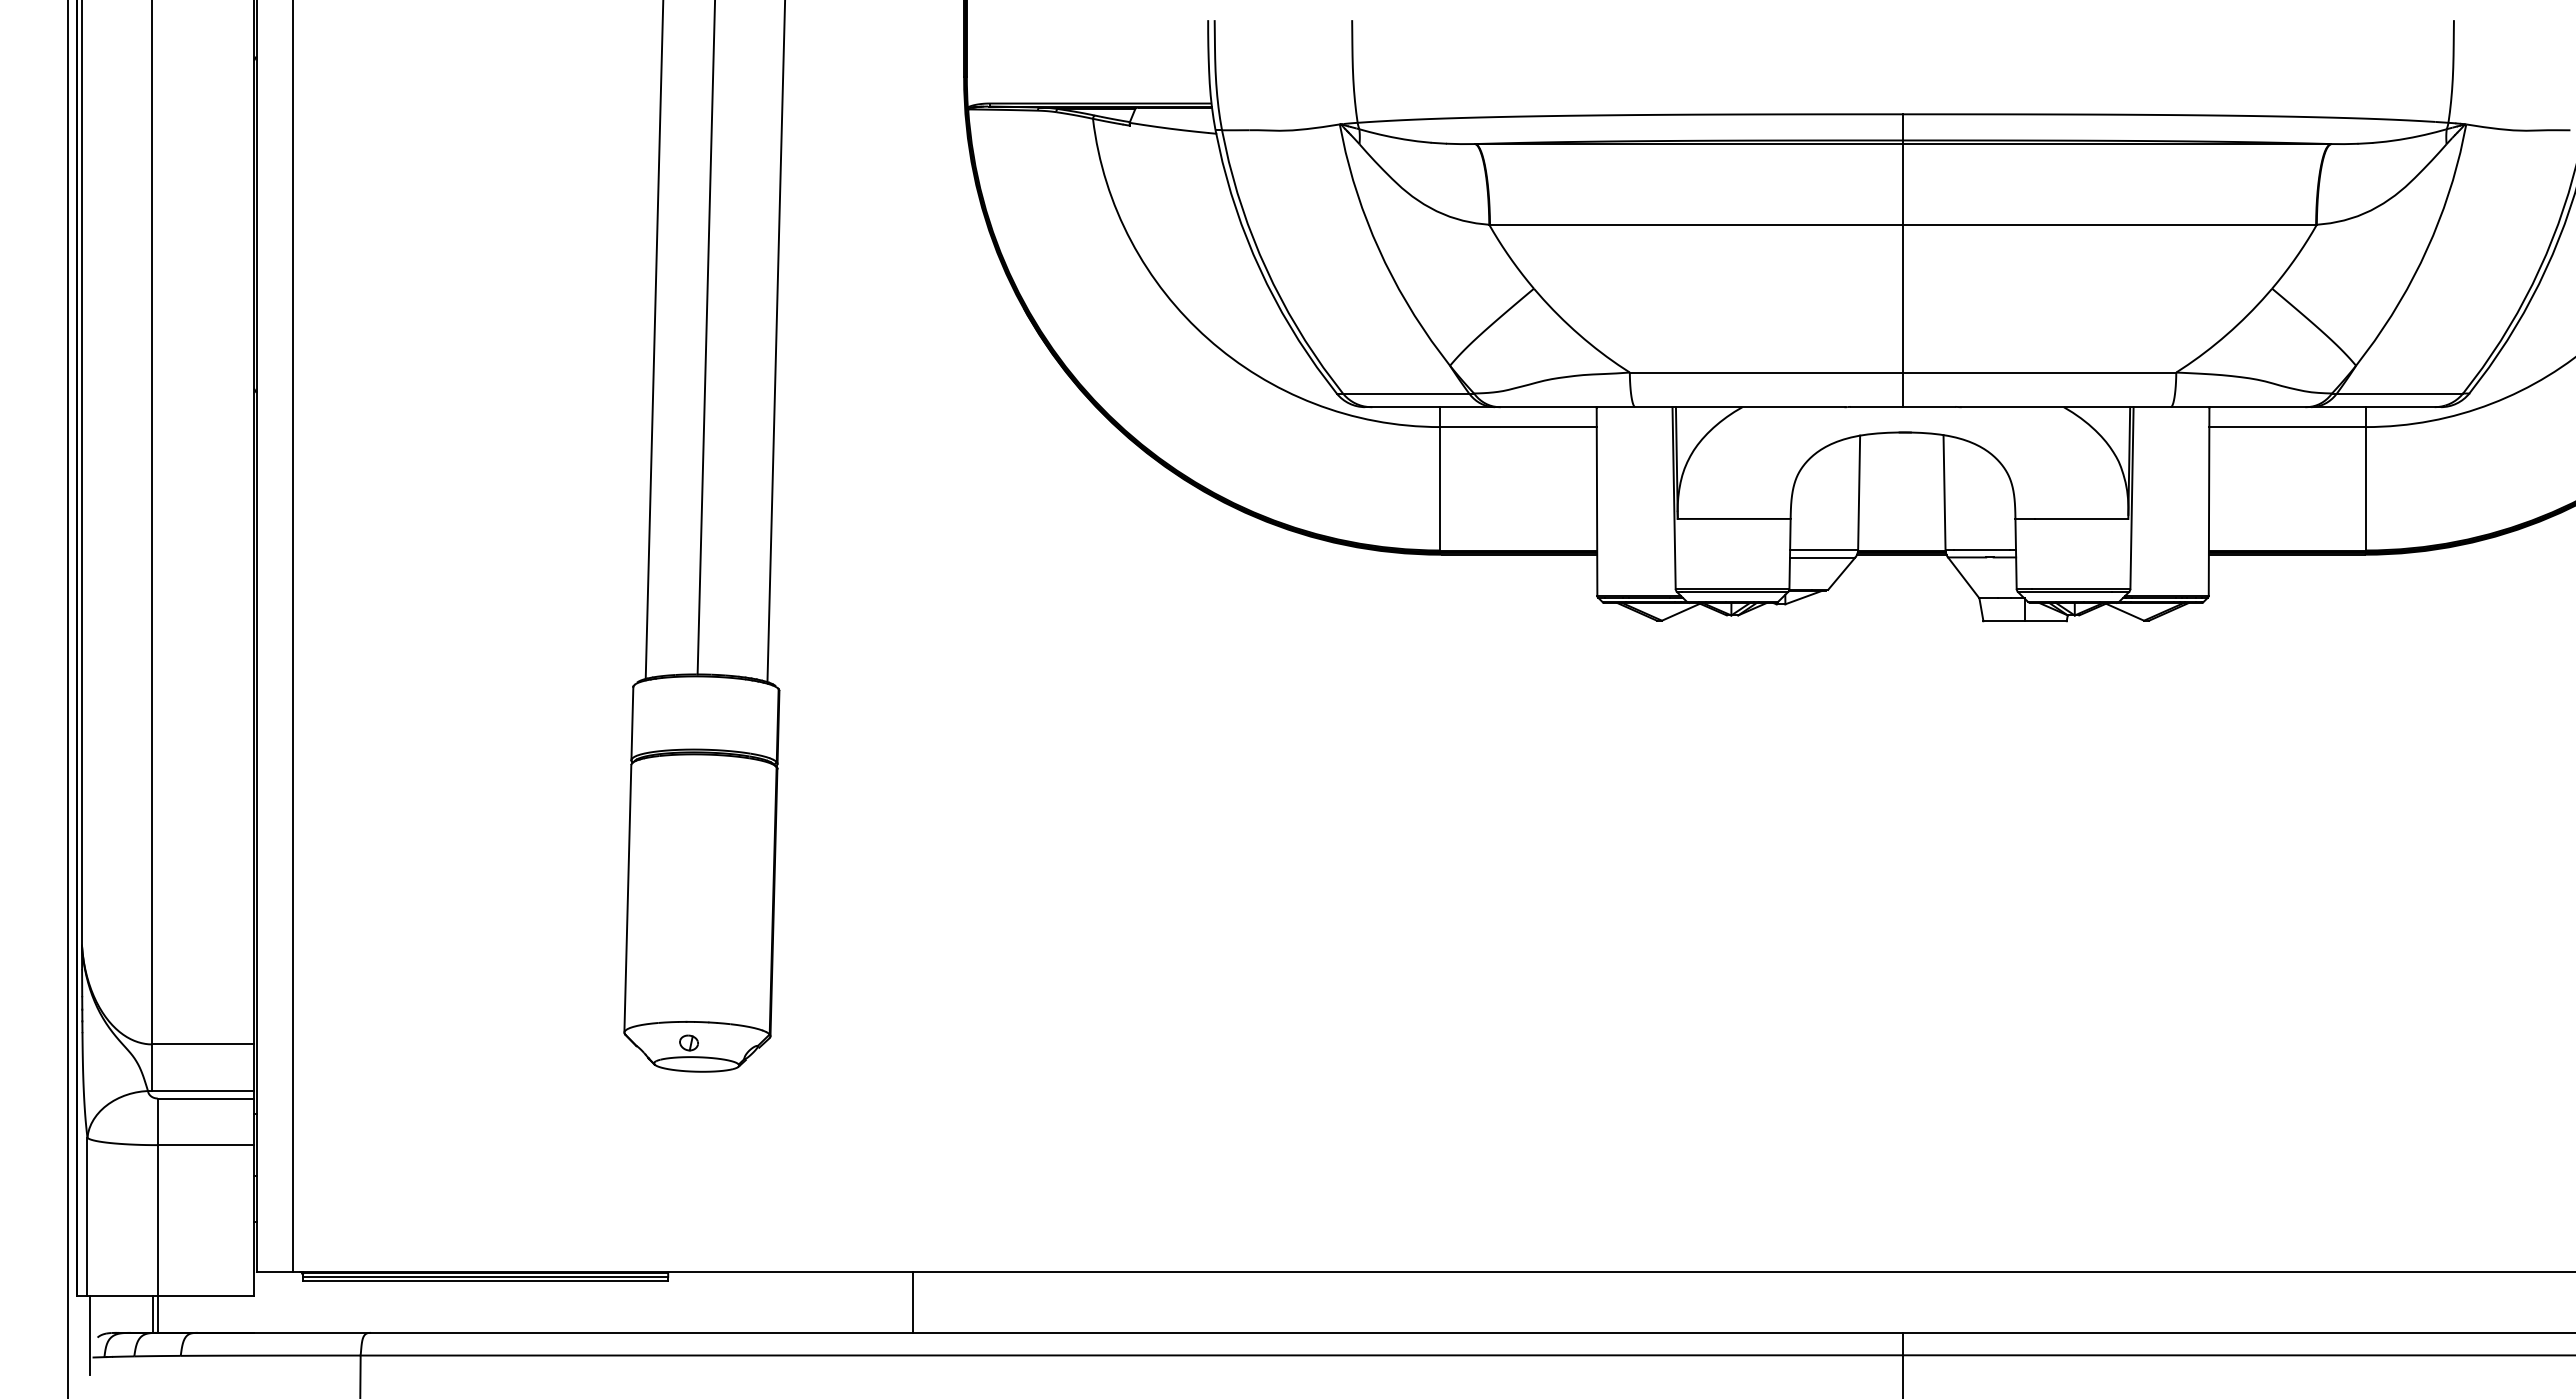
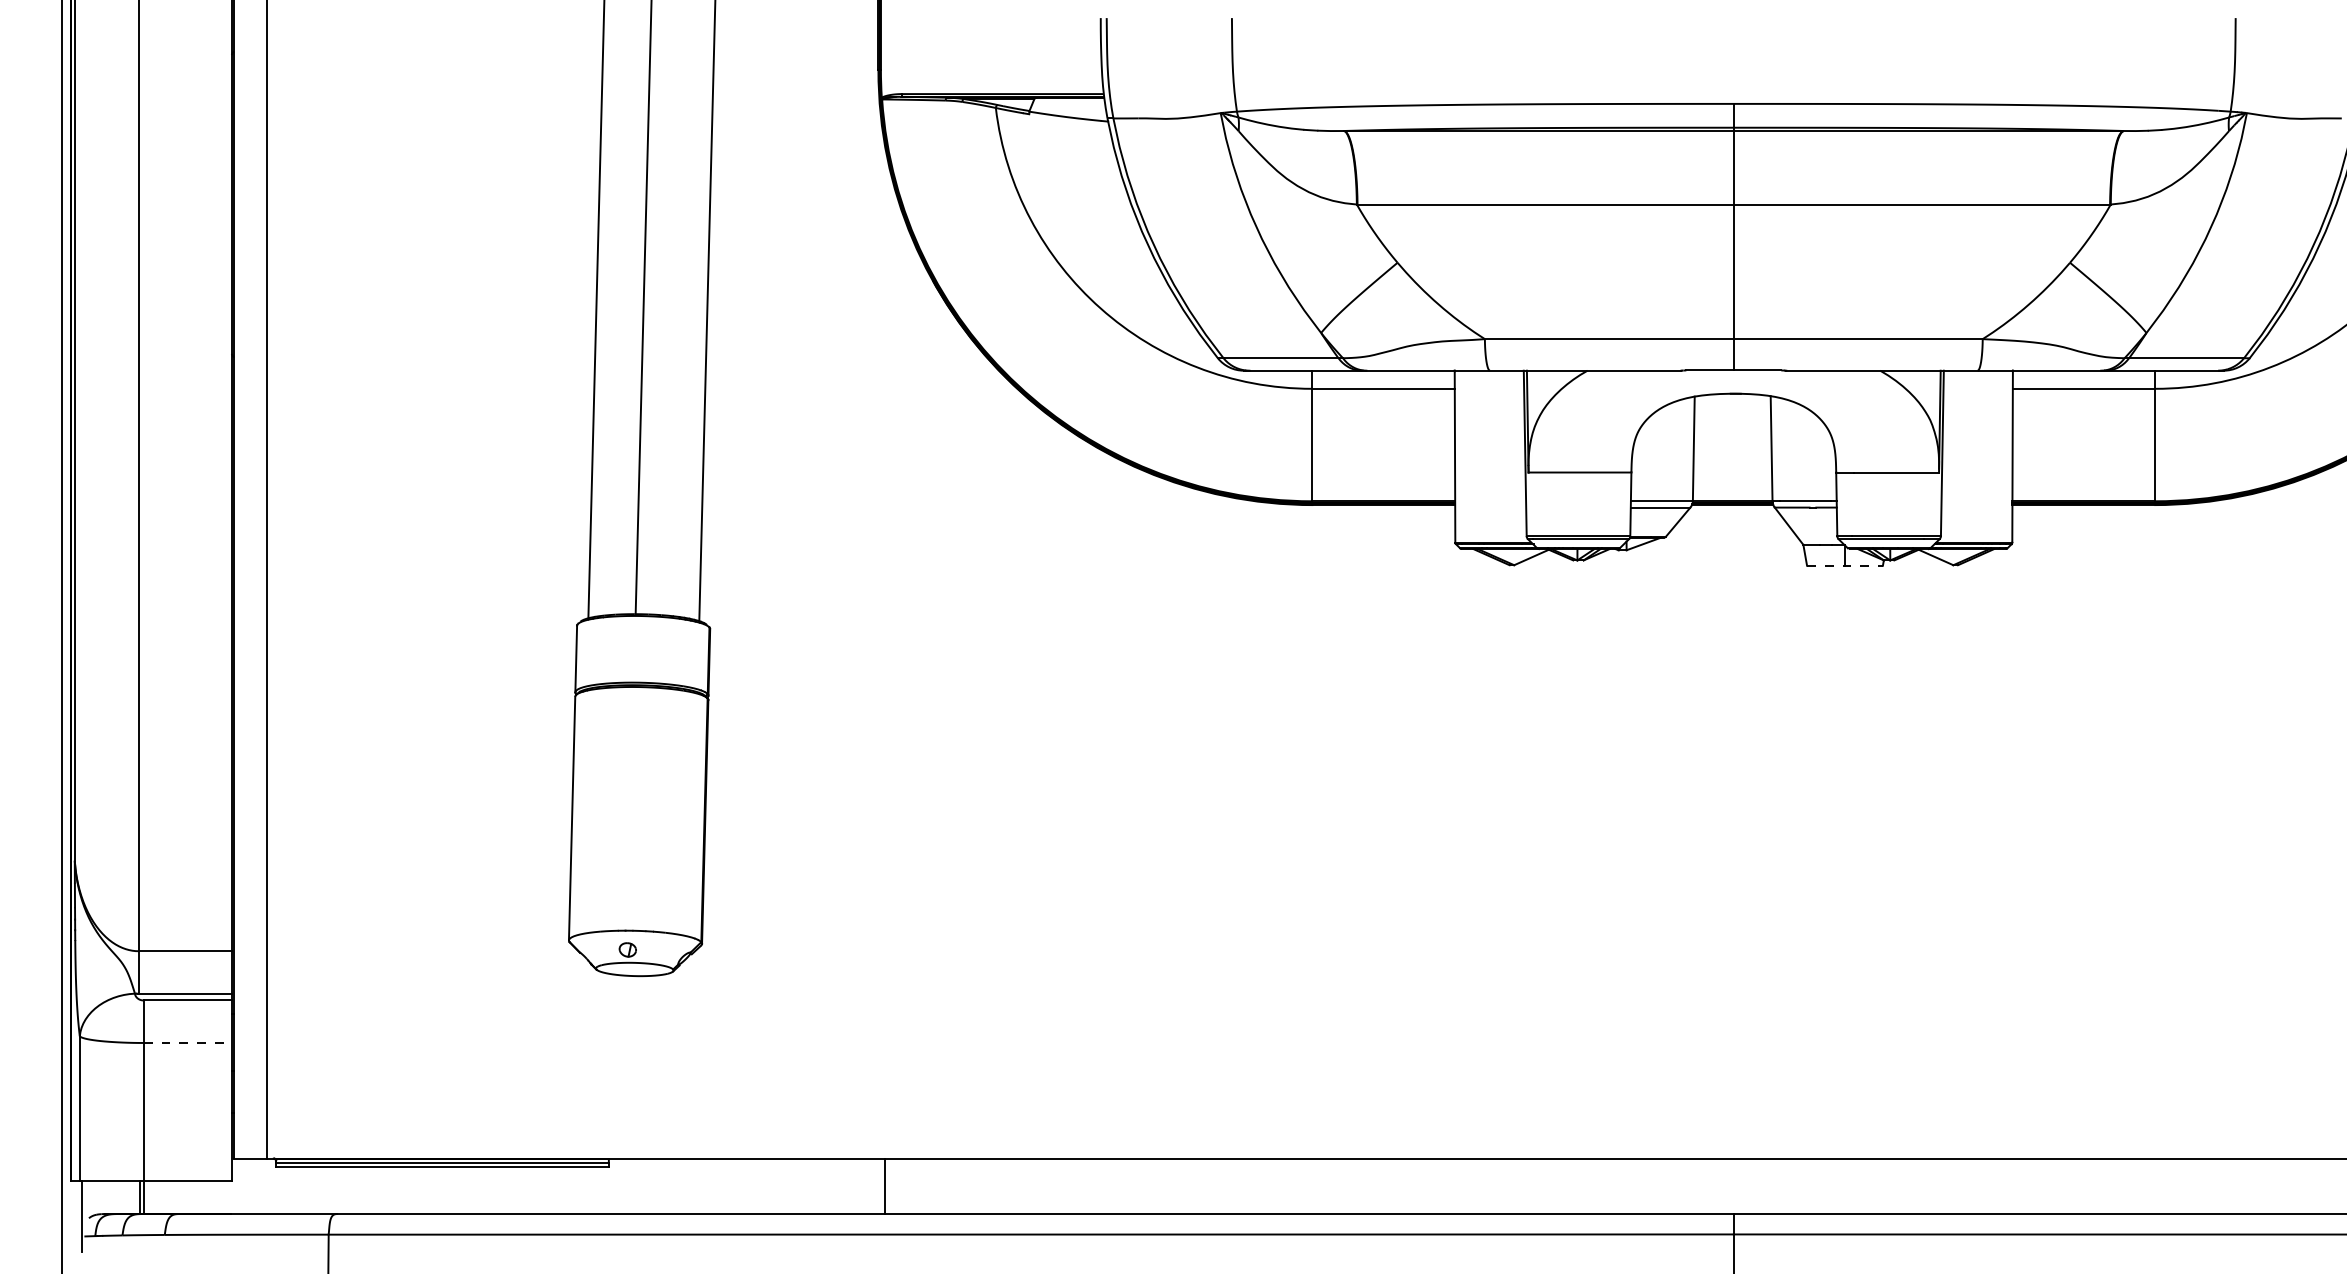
line: (2025, 621) -> (1845, 565), solid -> dashed
line: (206, 1145) -> (188, 1043), solid -> dashed
line: (912, 1302) -> (885, 1186), moved

